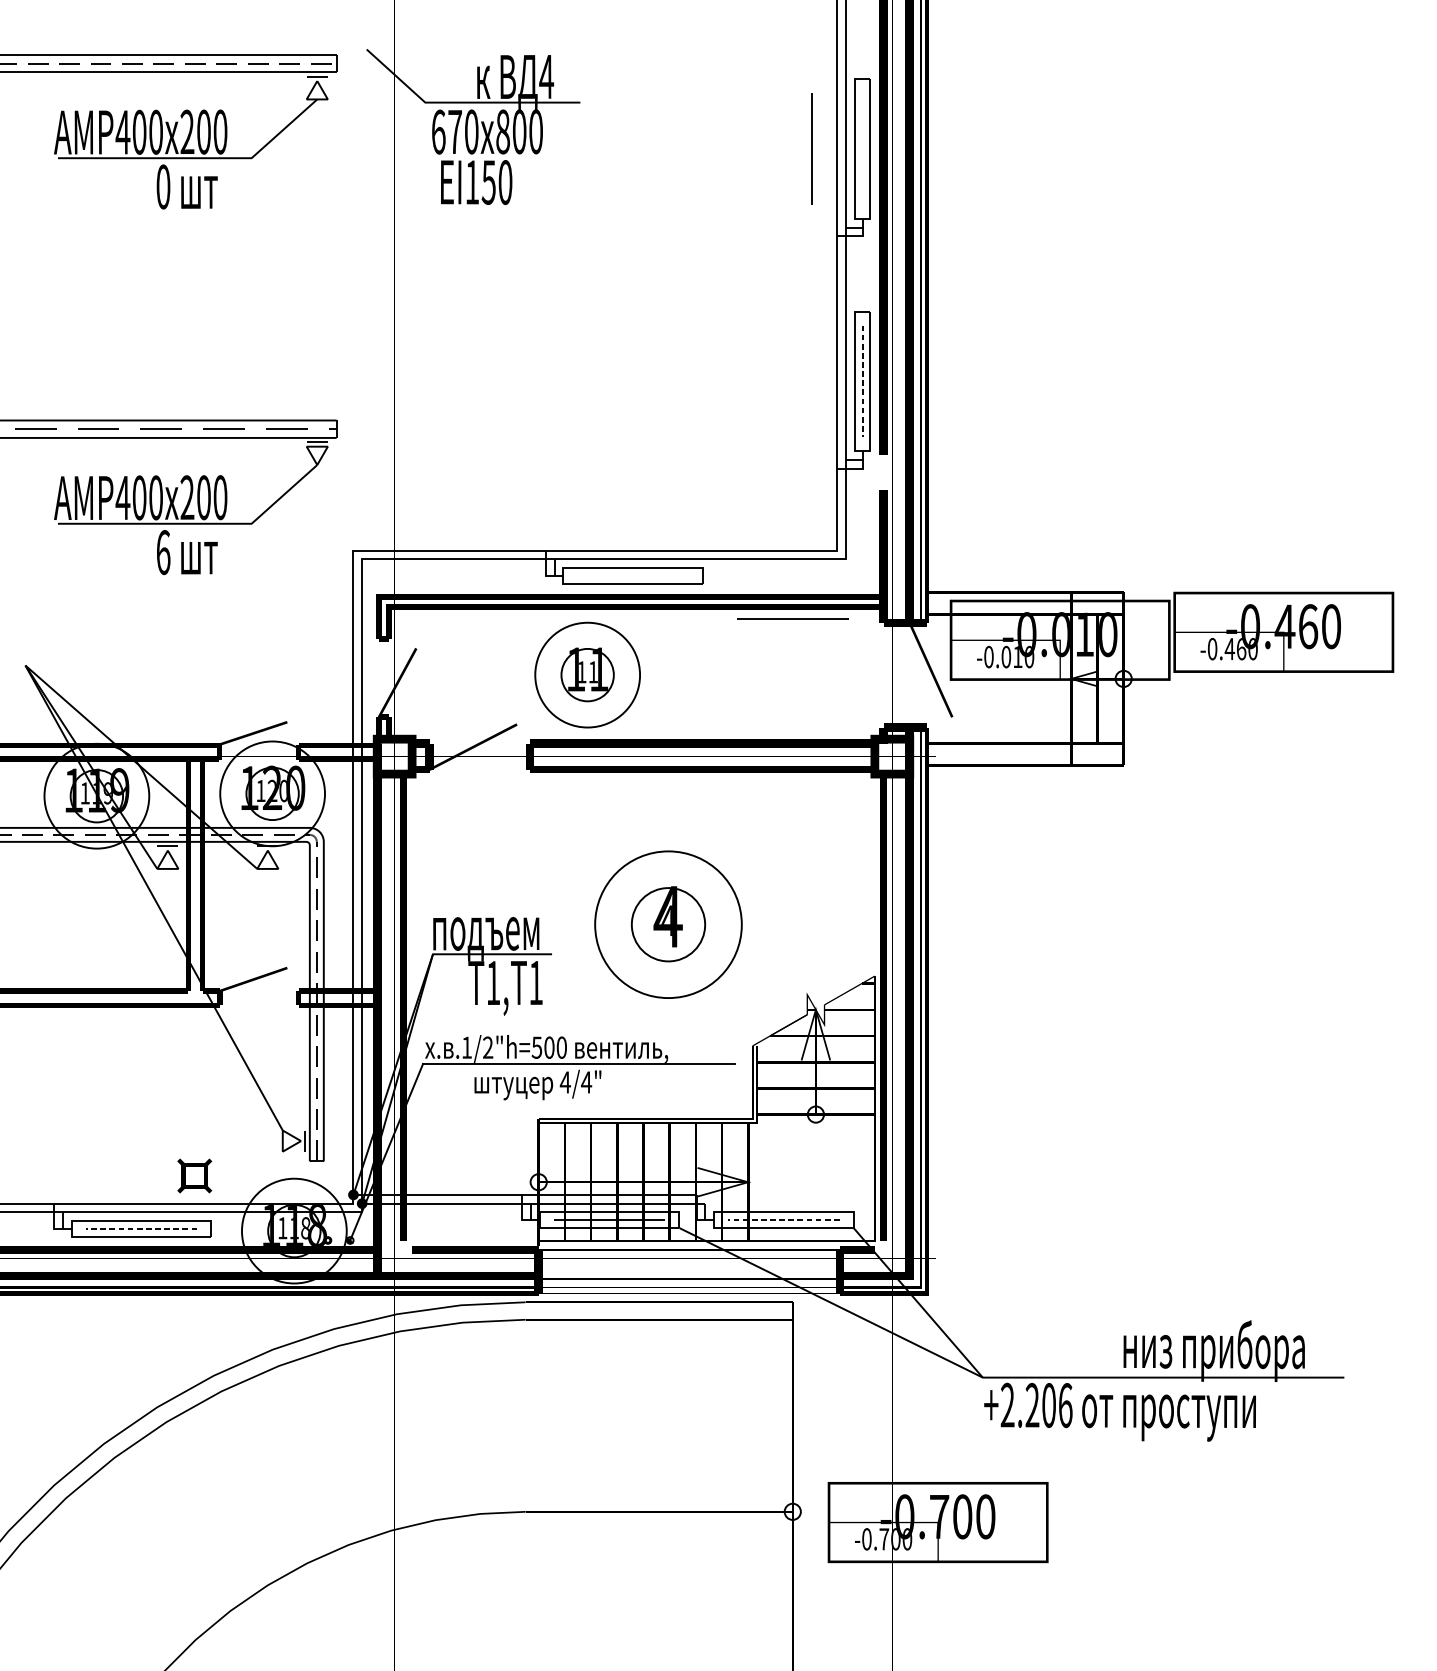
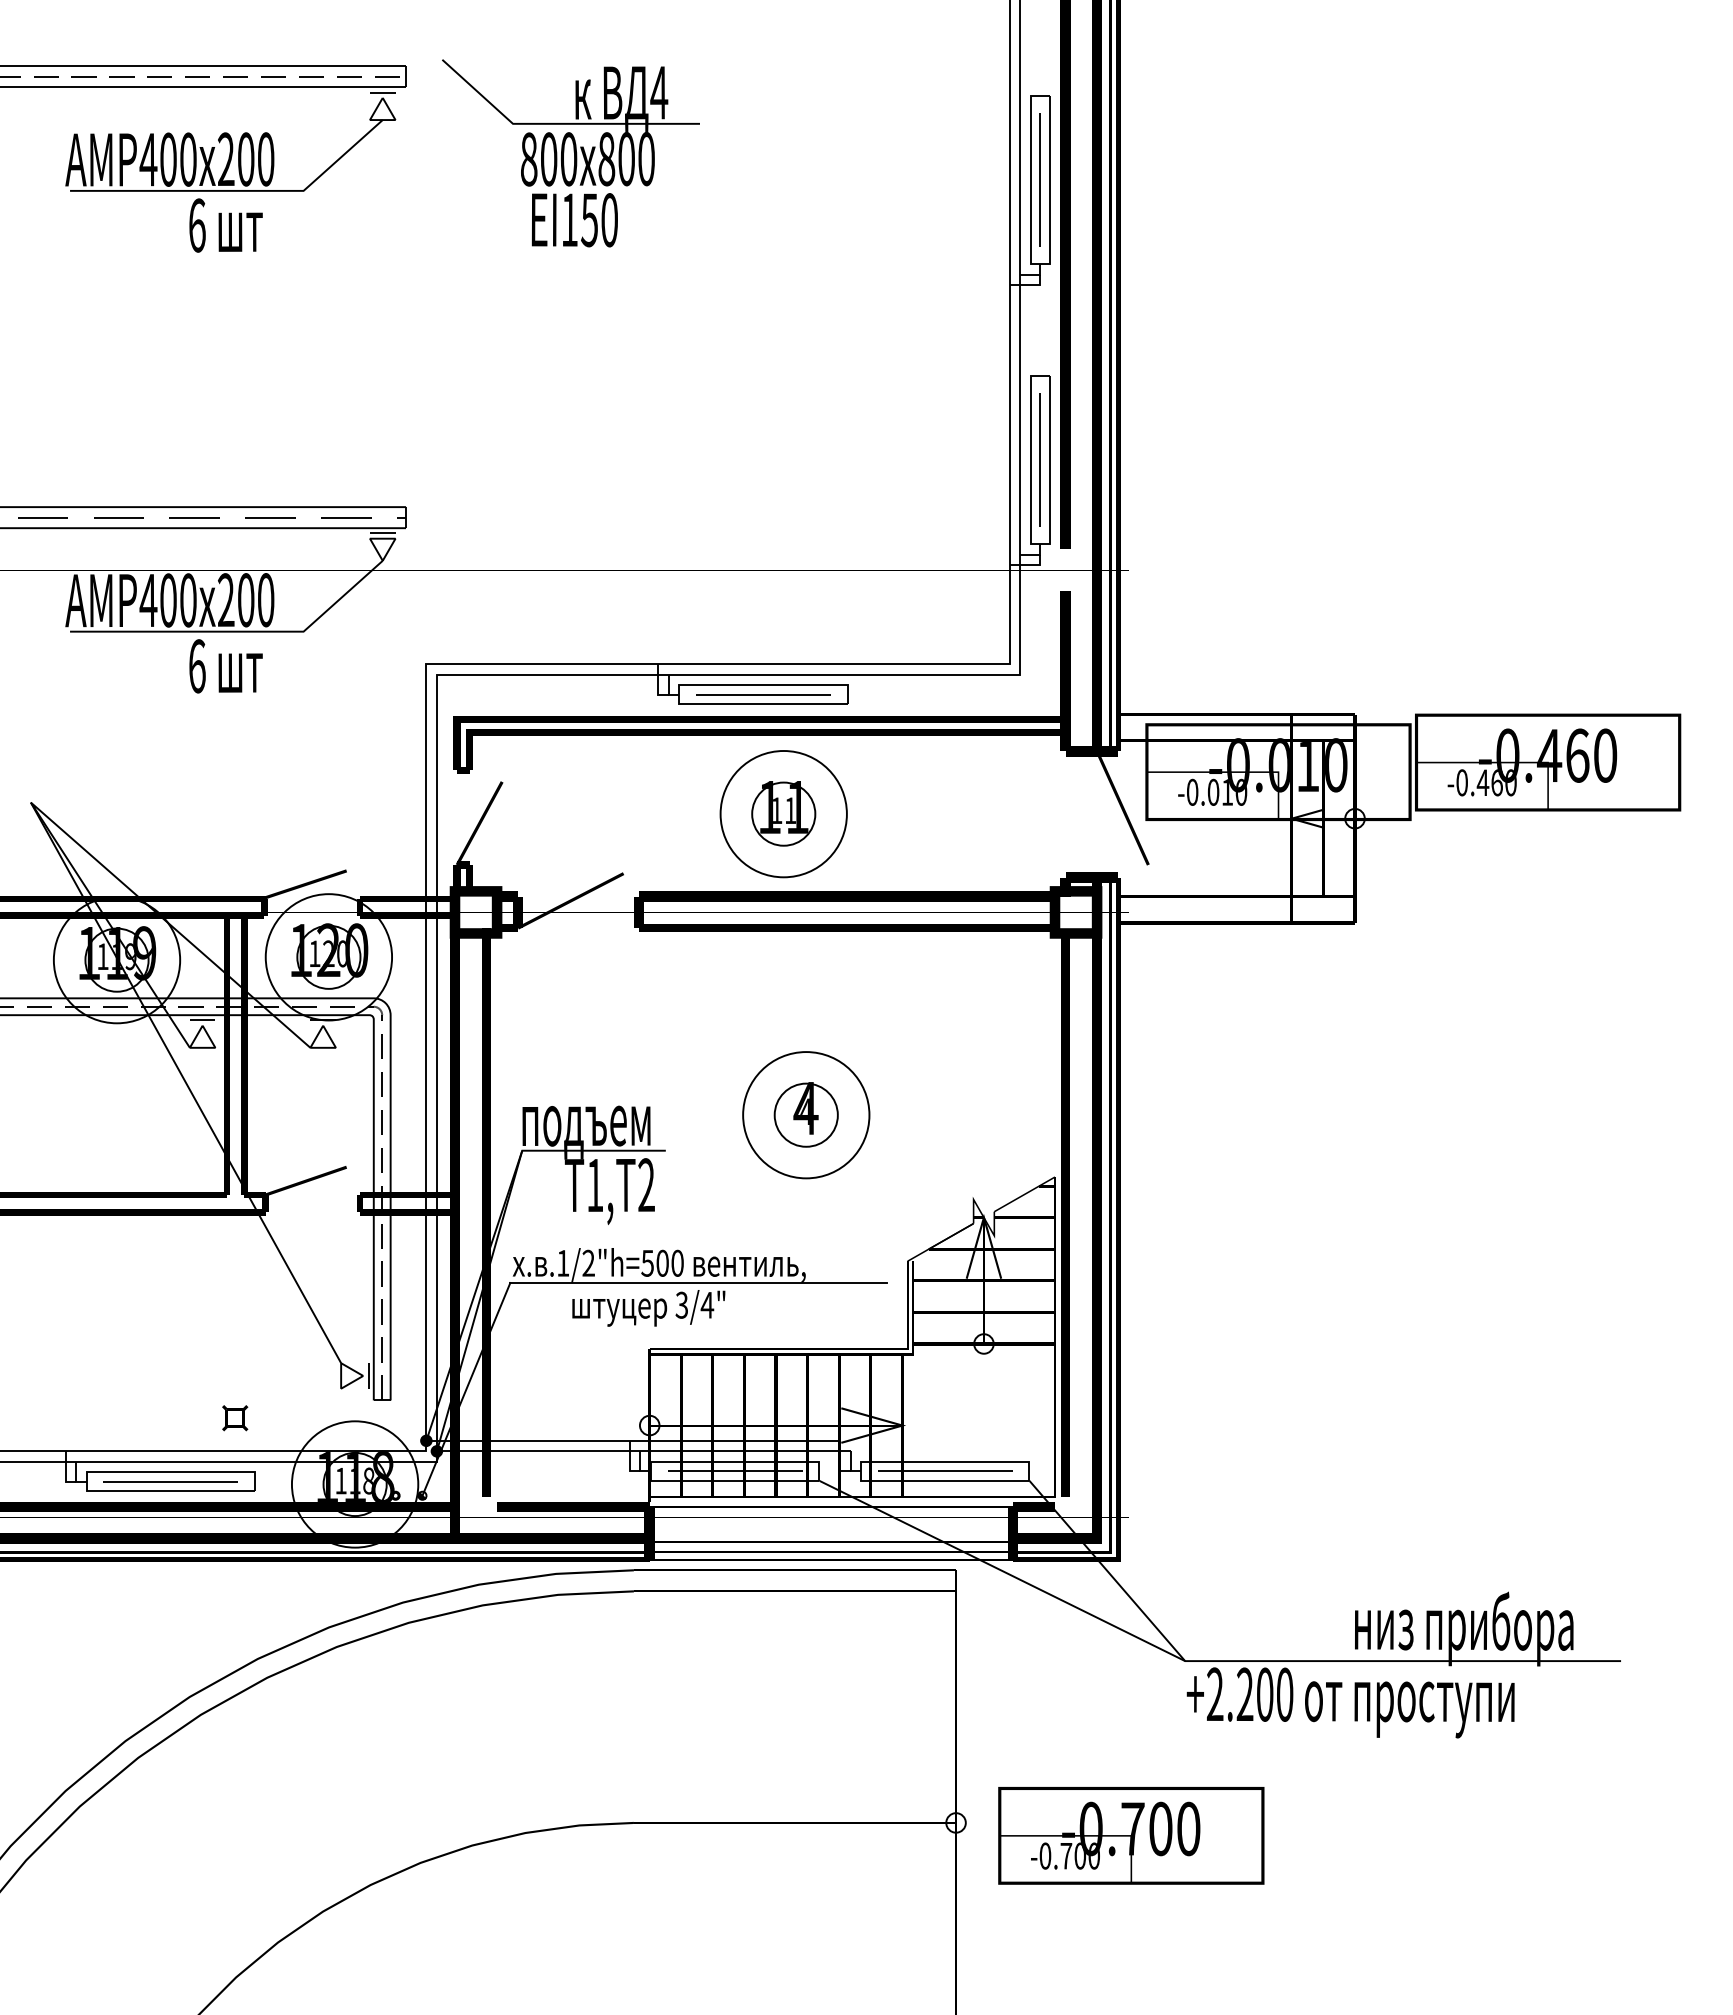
text: (447, 132) -> (539, 159), 670 -> 800
line: (811, 148) -> (1039, 179), moved
text: (163, 186) -> (197, 225), 0 -> 6
line: (862, 381) -> (1040, 460), dashed -> solid
line: (793, 619) -> (763, 694), moved
part: (587, 675) -> (783, 814), moved
part: (668, 925) -> (806, 1115), size x0.71
text: (536, 982) -> (646, 1184), 1 -> 2
text: (565, 1081) -> (681, 1304), 4/4" -> 3/4"
part: (195, 1176) -> (235, 1418), size x0.62
line: (783, 1220) -> (944, 1471), dashed -> solid
line: (141, 1228) -> (170, 1481), dashed -> solid
text: (1066, 1405) -> (1285, 1694), +2.206 -> +2.200

